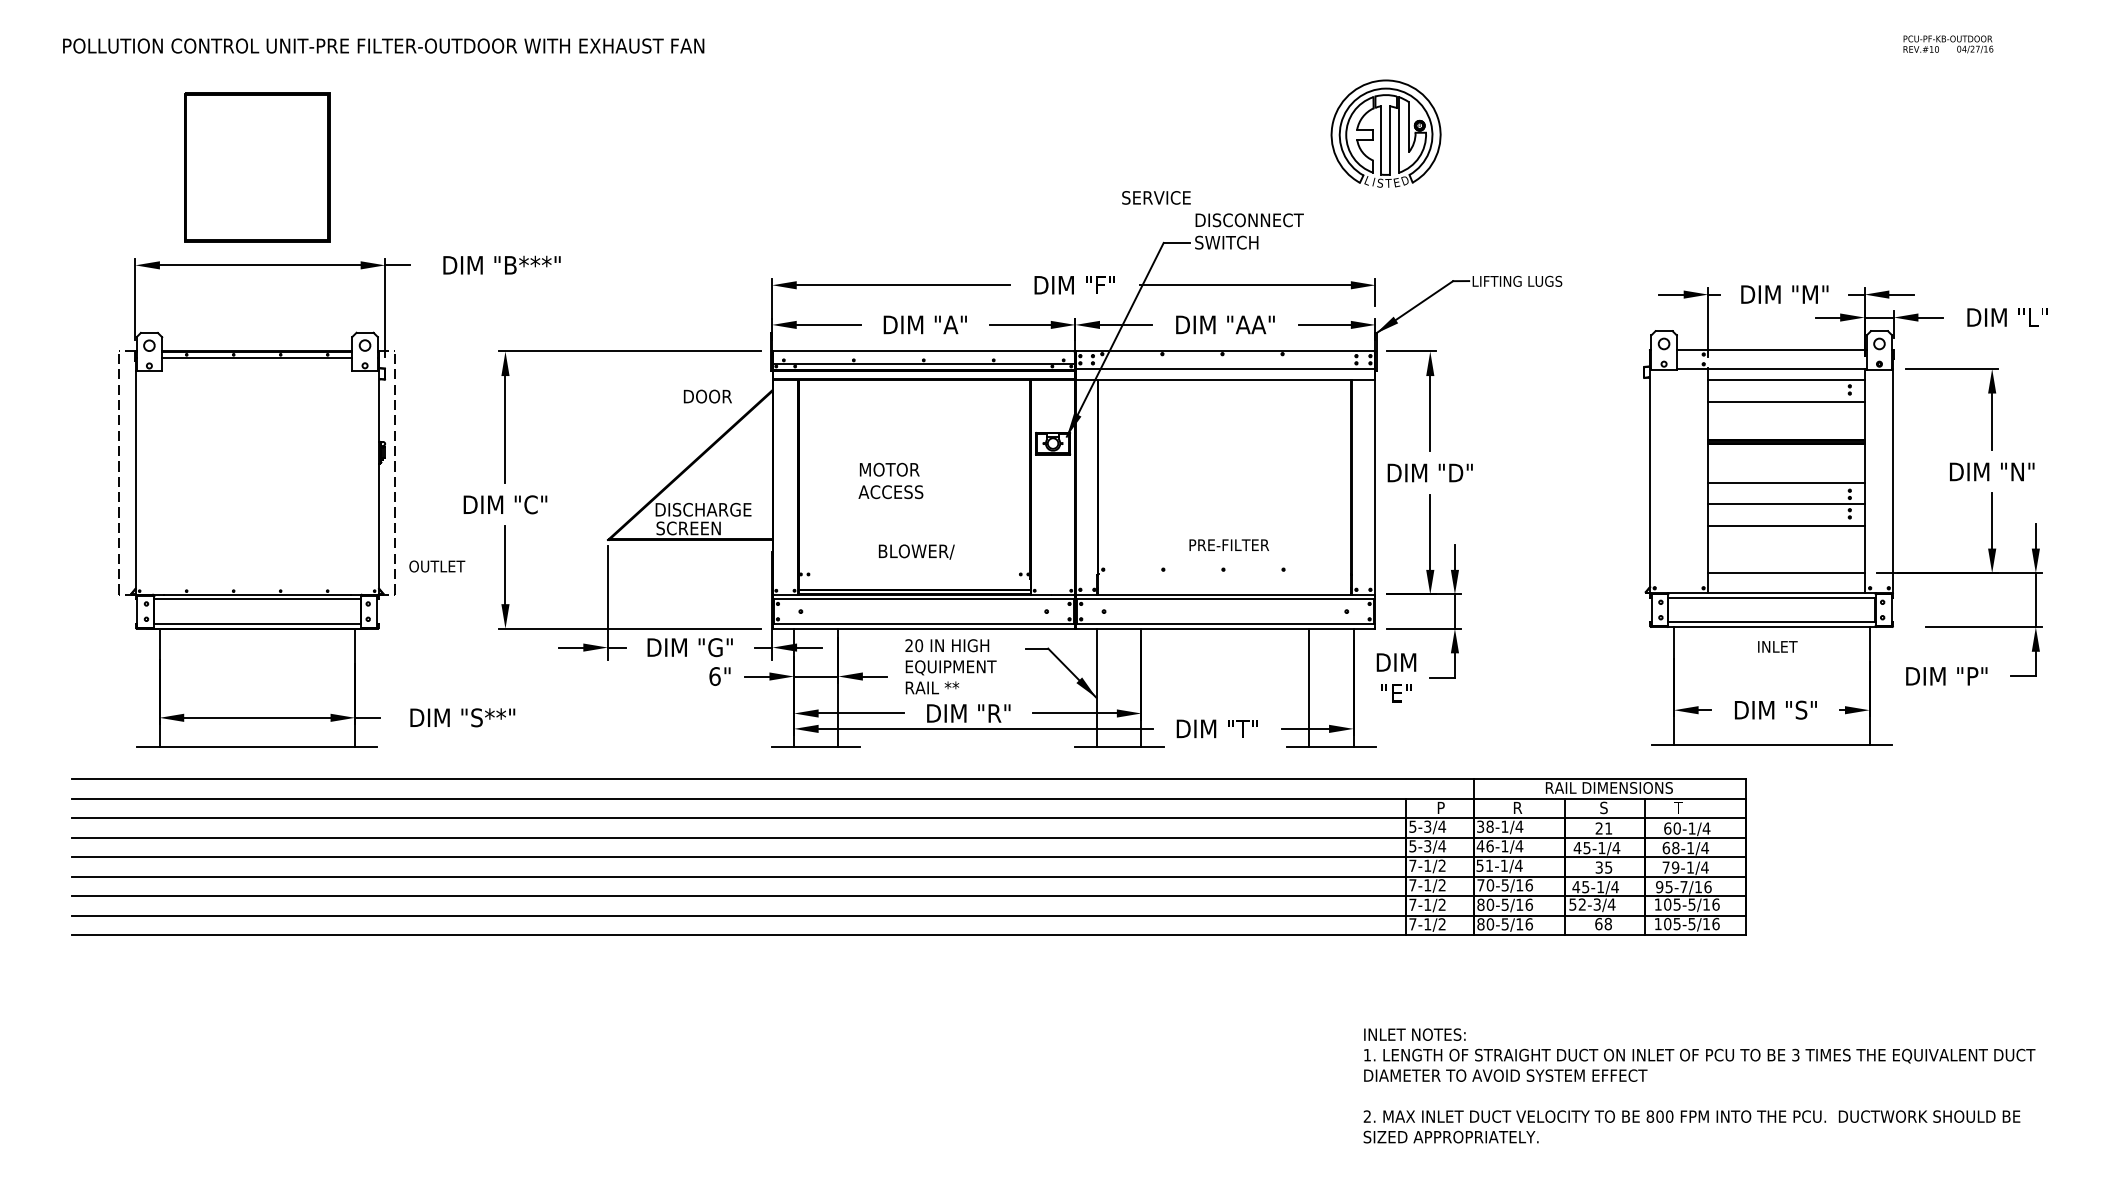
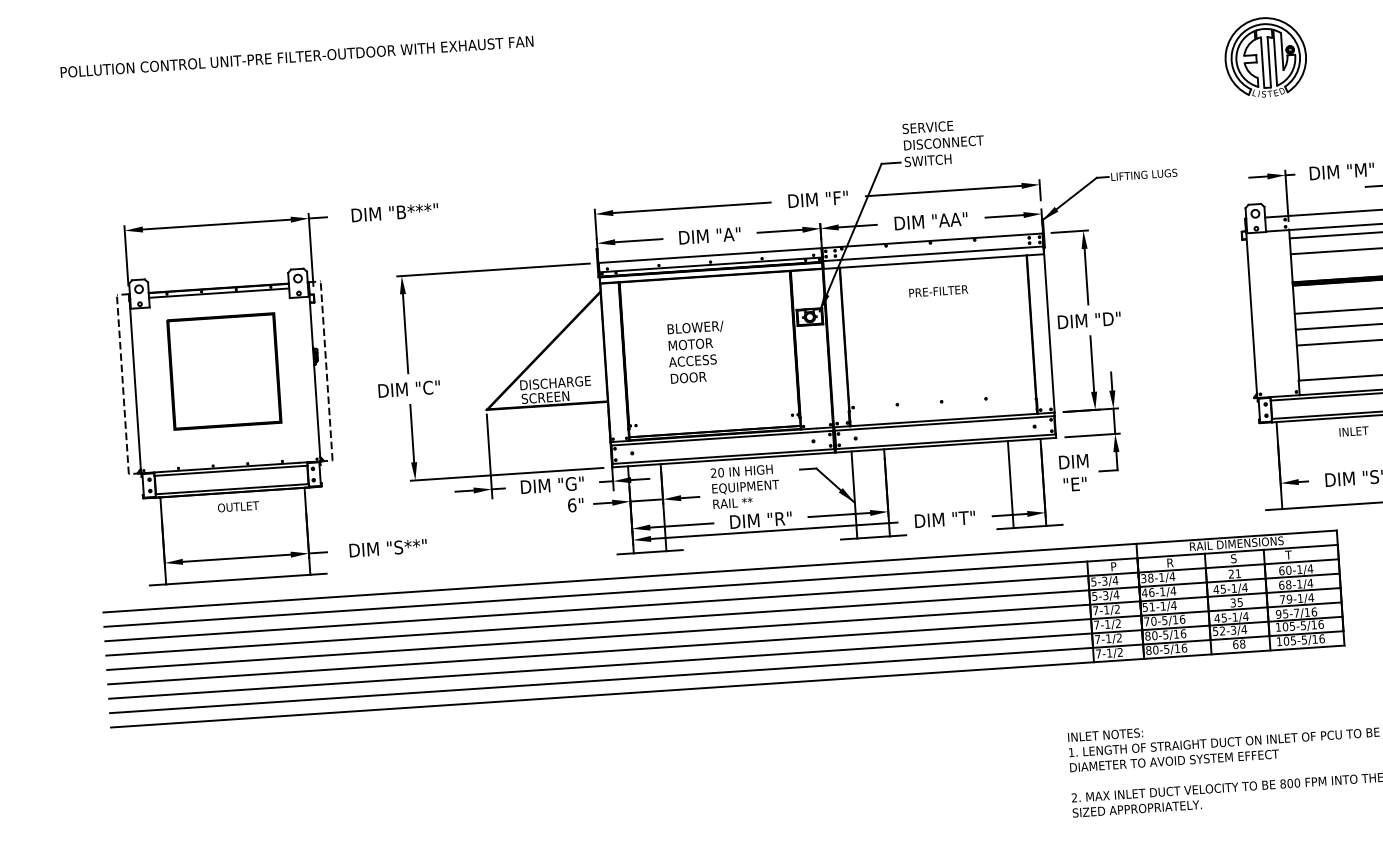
part: (1385, 133) -> (1265, 57), moved
part: (257, 167) -> (224, 371), moved
text: (1156, 197) -> (927, 127), moved
text: (707, 396) -> (688, 377), moved
text: (1228, 544) -> (938, 290), moved
text: (916, 551) -> (695, 327), moved
text: (437, 566) -> (238, 506), moved

